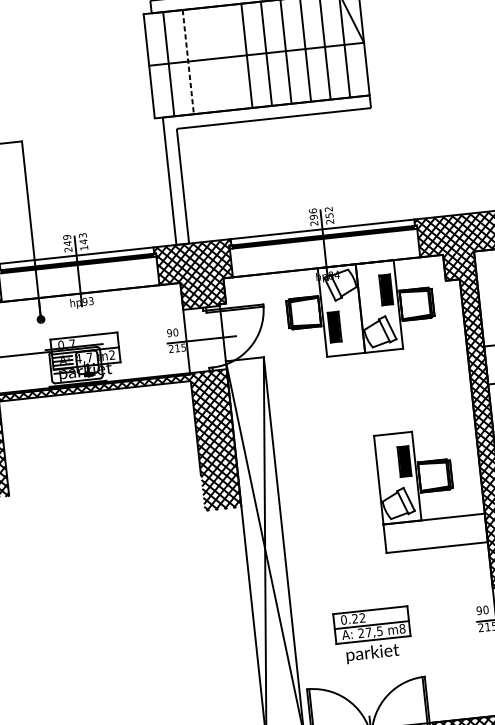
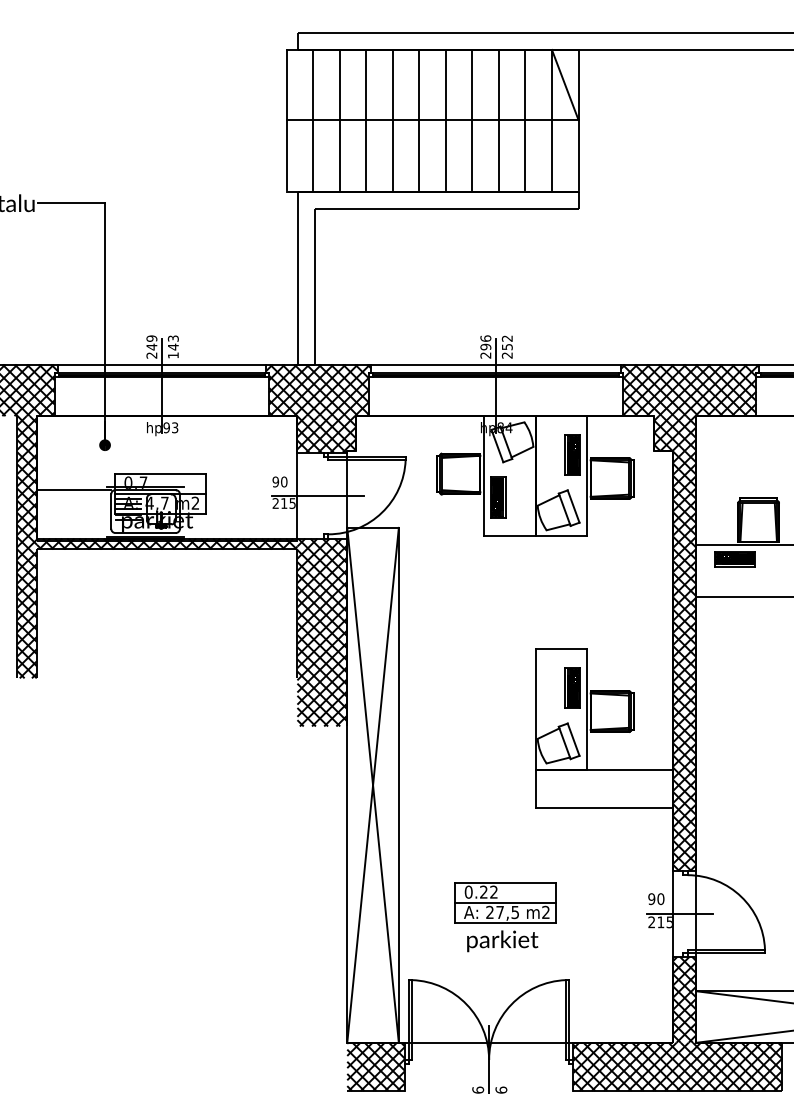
line: (227, 57) -> (392, 120), added
line: (207, 59) -> (366, 120), added
line: (188, 61) -> (339, 120), dashed -> solid
text: (402, 628) -> (545, 912), m8 -> m2

